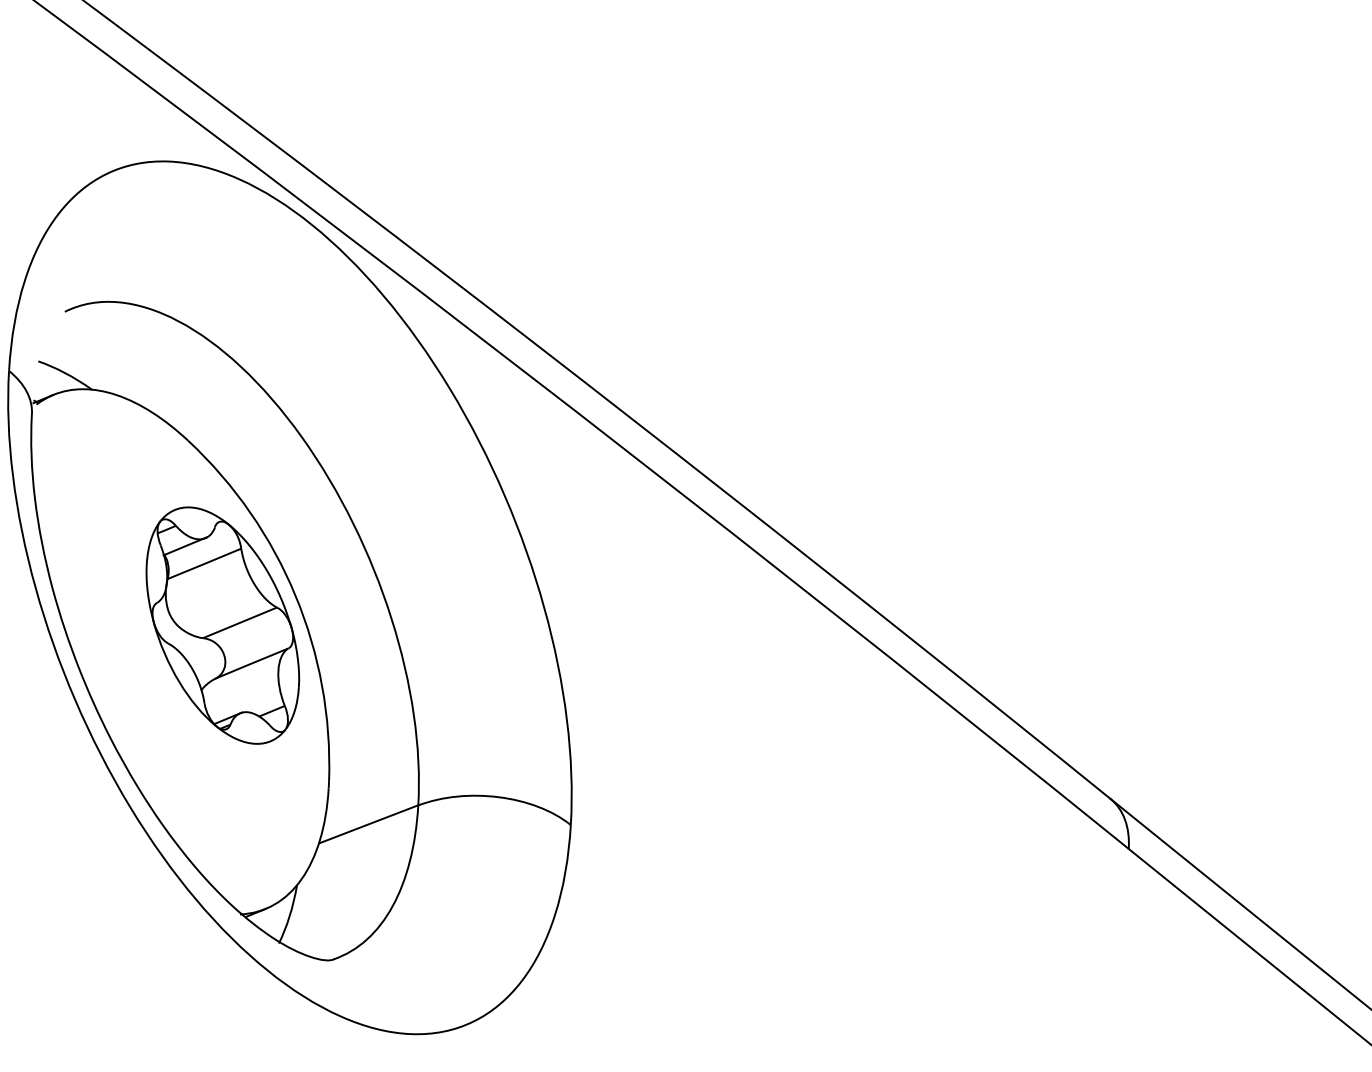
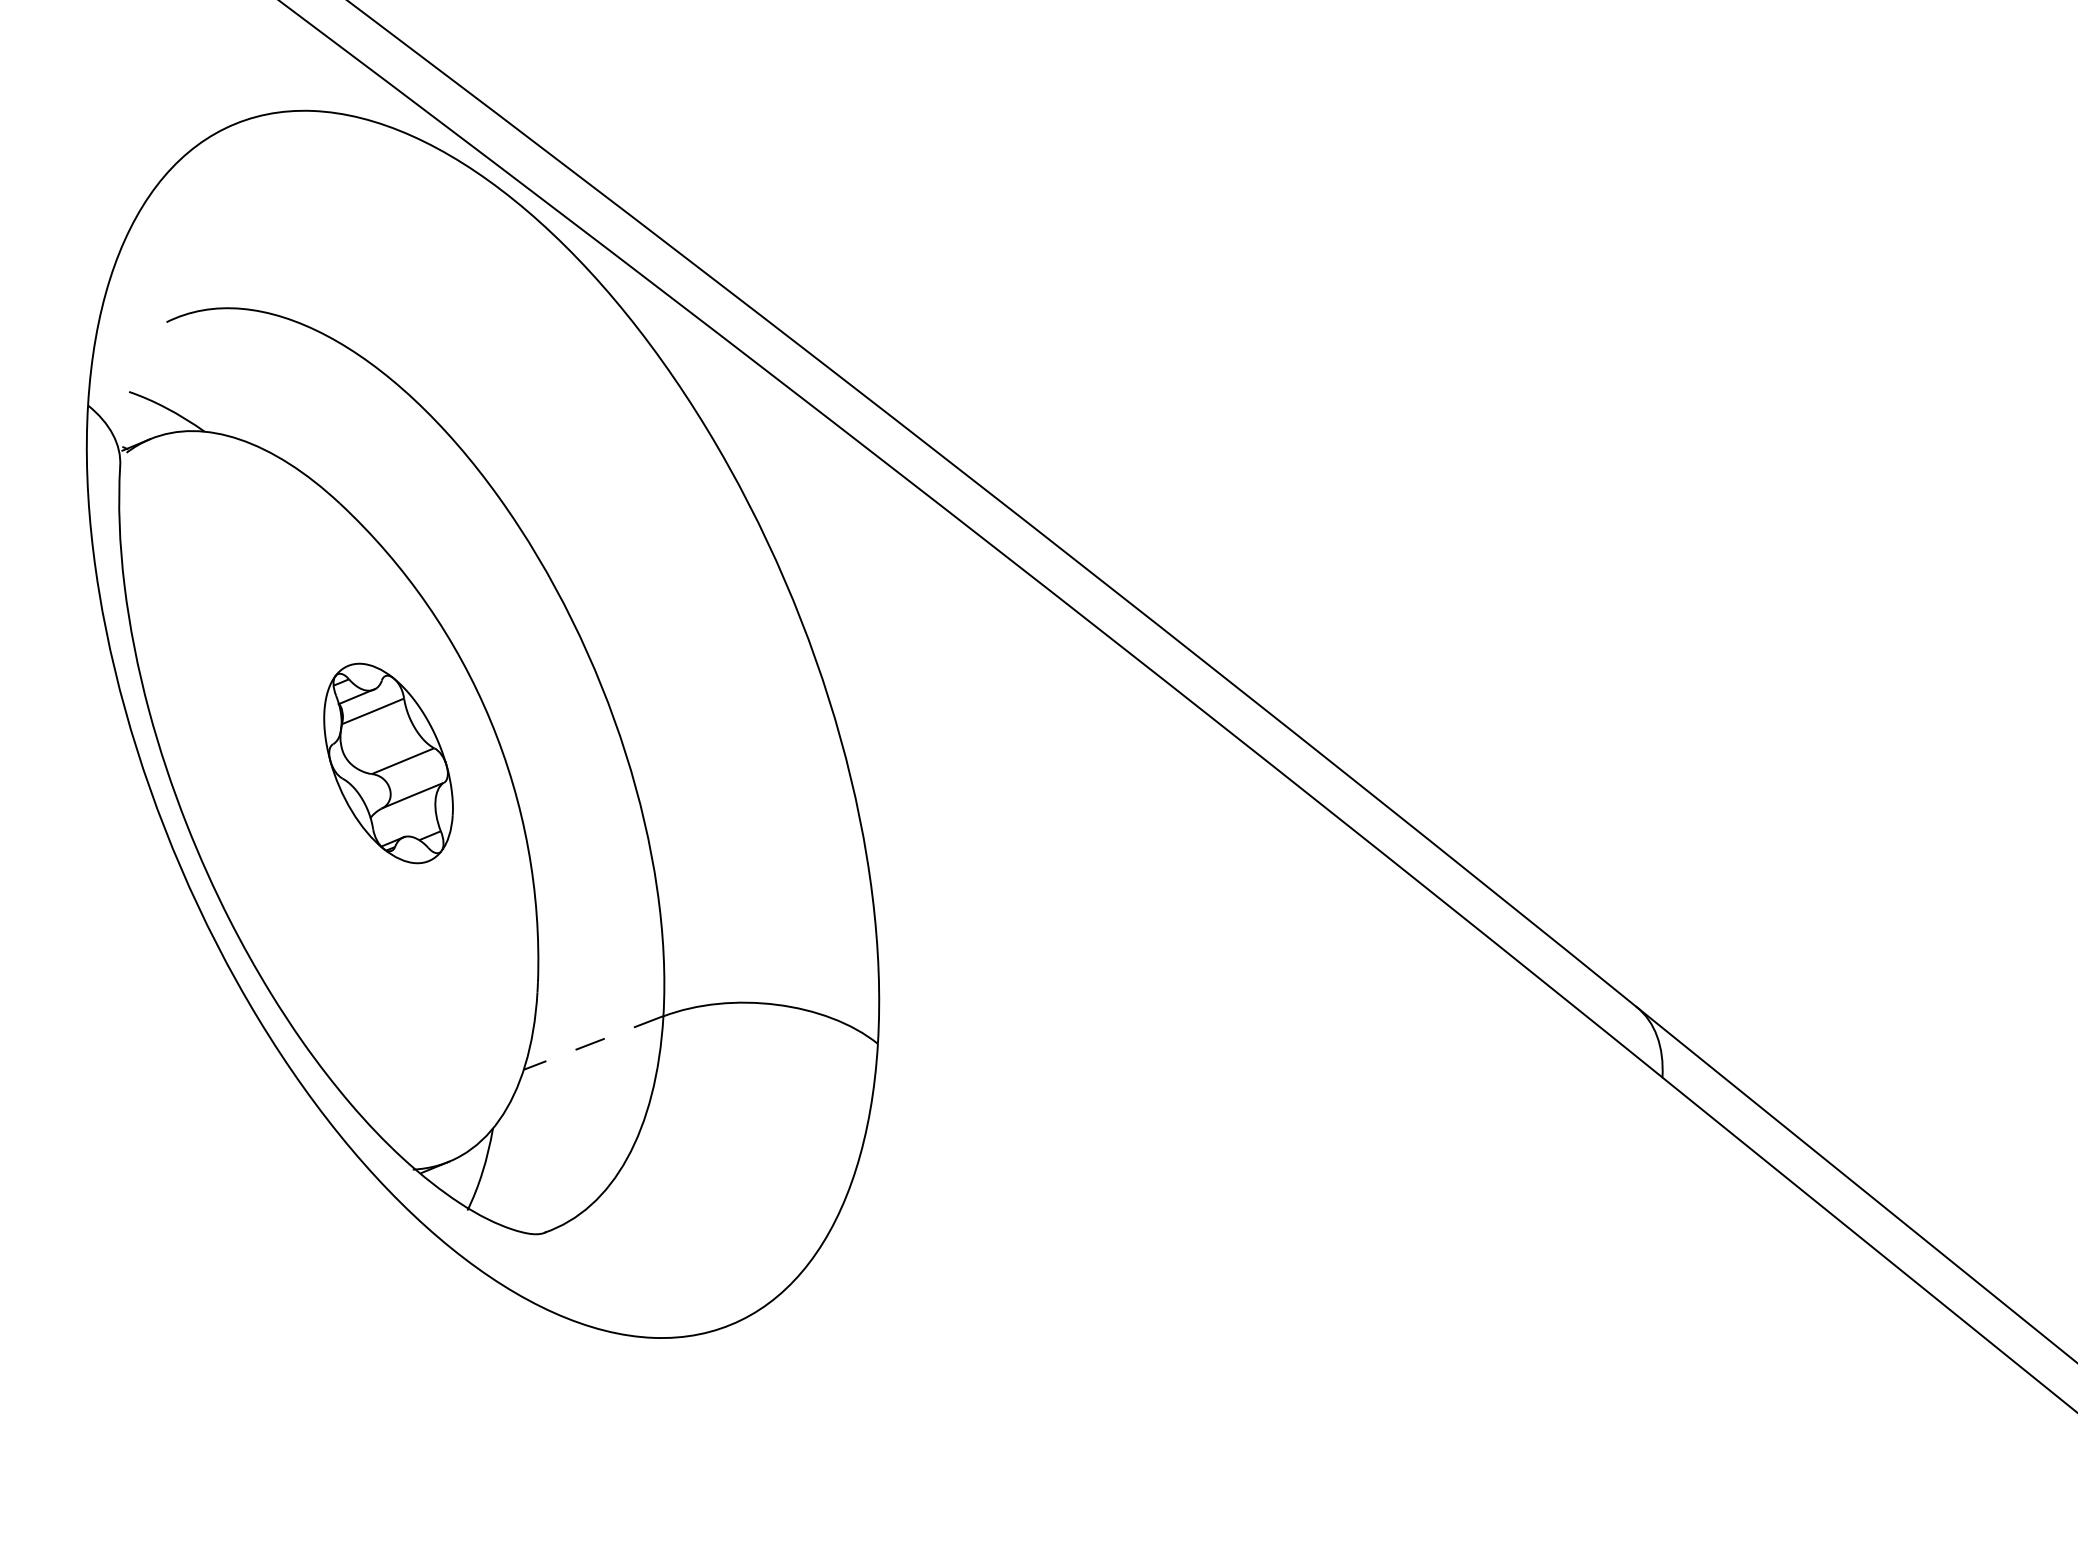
part: (222, 625) -> (388, 763), size x0.6
line: (368, 824) -> (593, 1042), solid -> dashed

